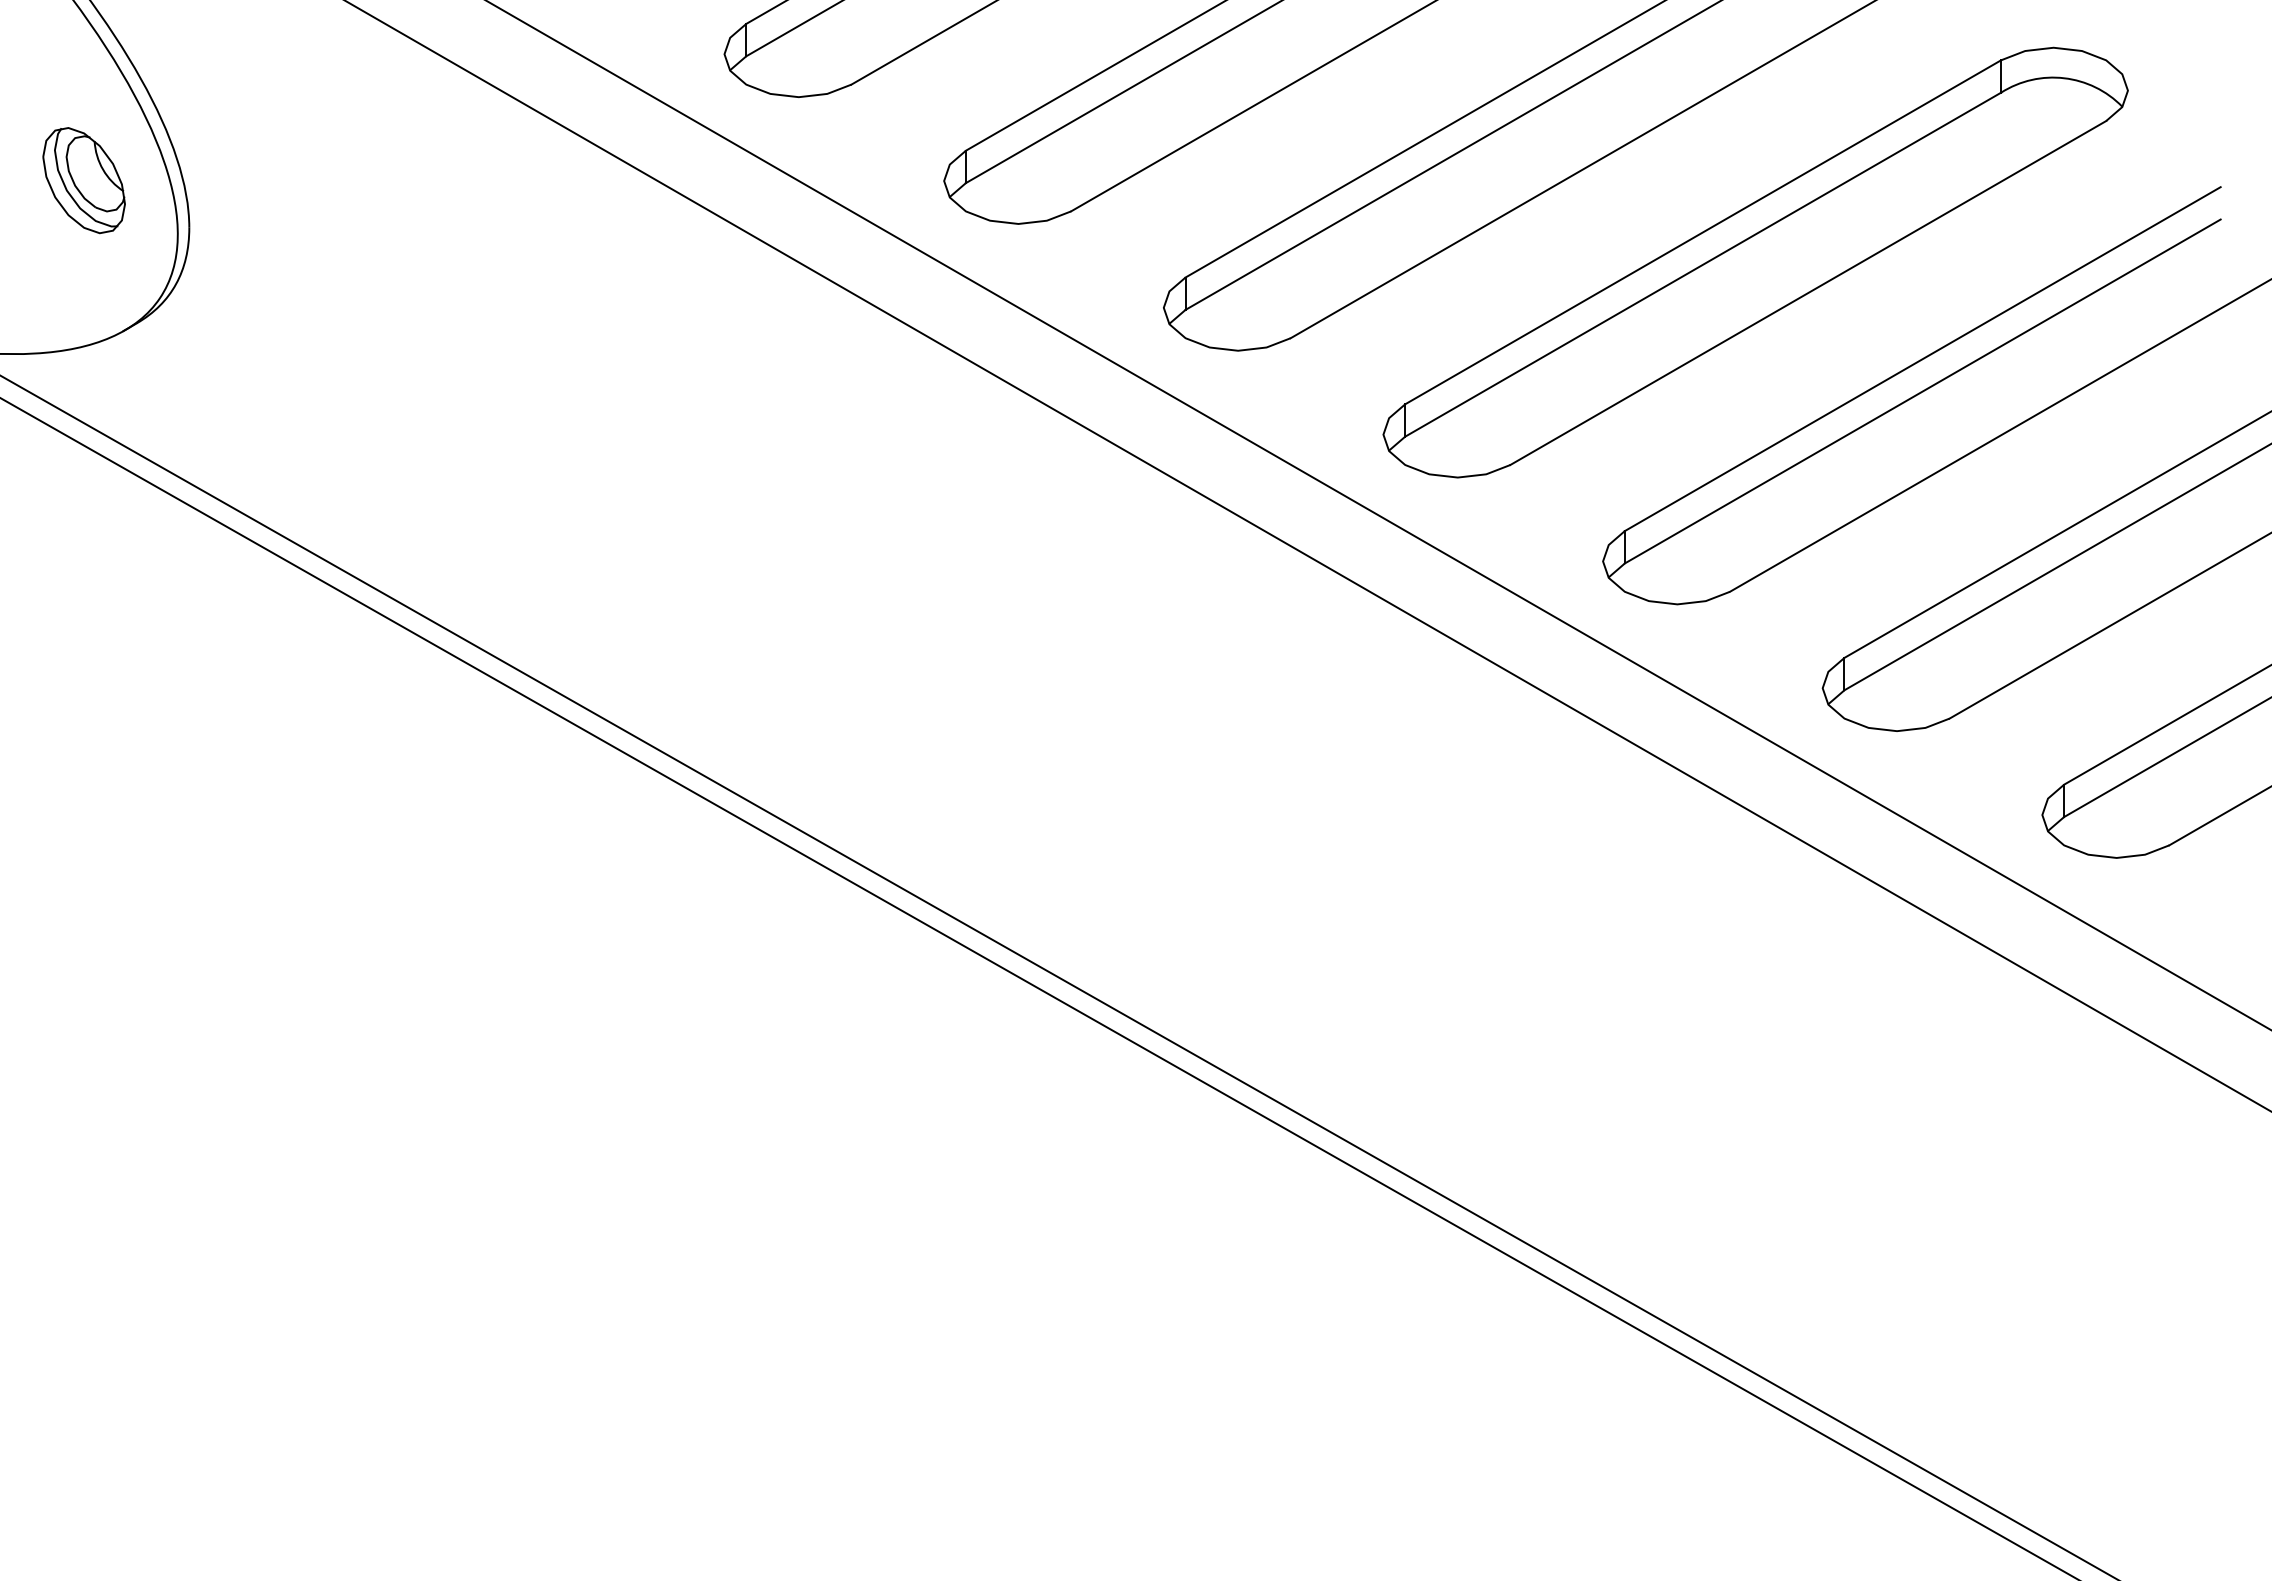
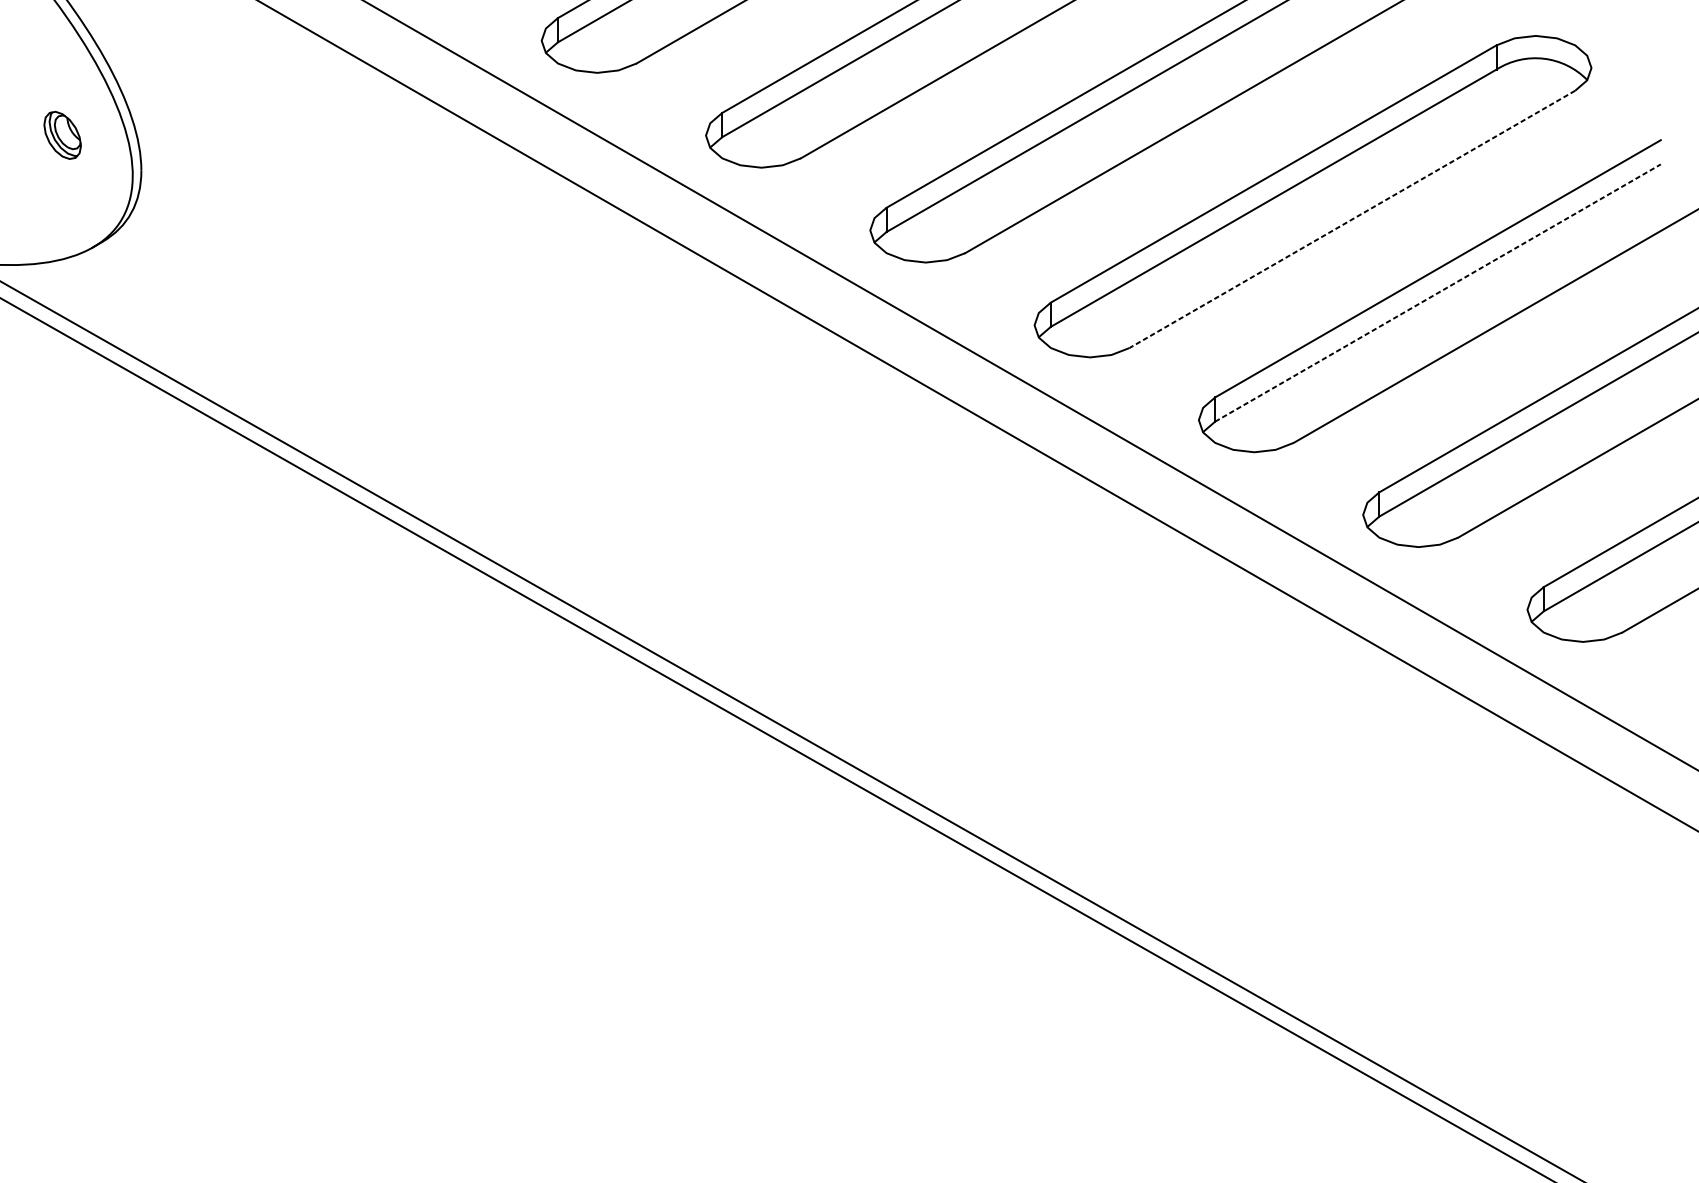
part: (83, 180) -> (62, 135), size x0.6
line: (1808, 293) -> (1352, 219), solid -> dashed
line: (1923, 391) -> (1438, 293), solid -> dashed

